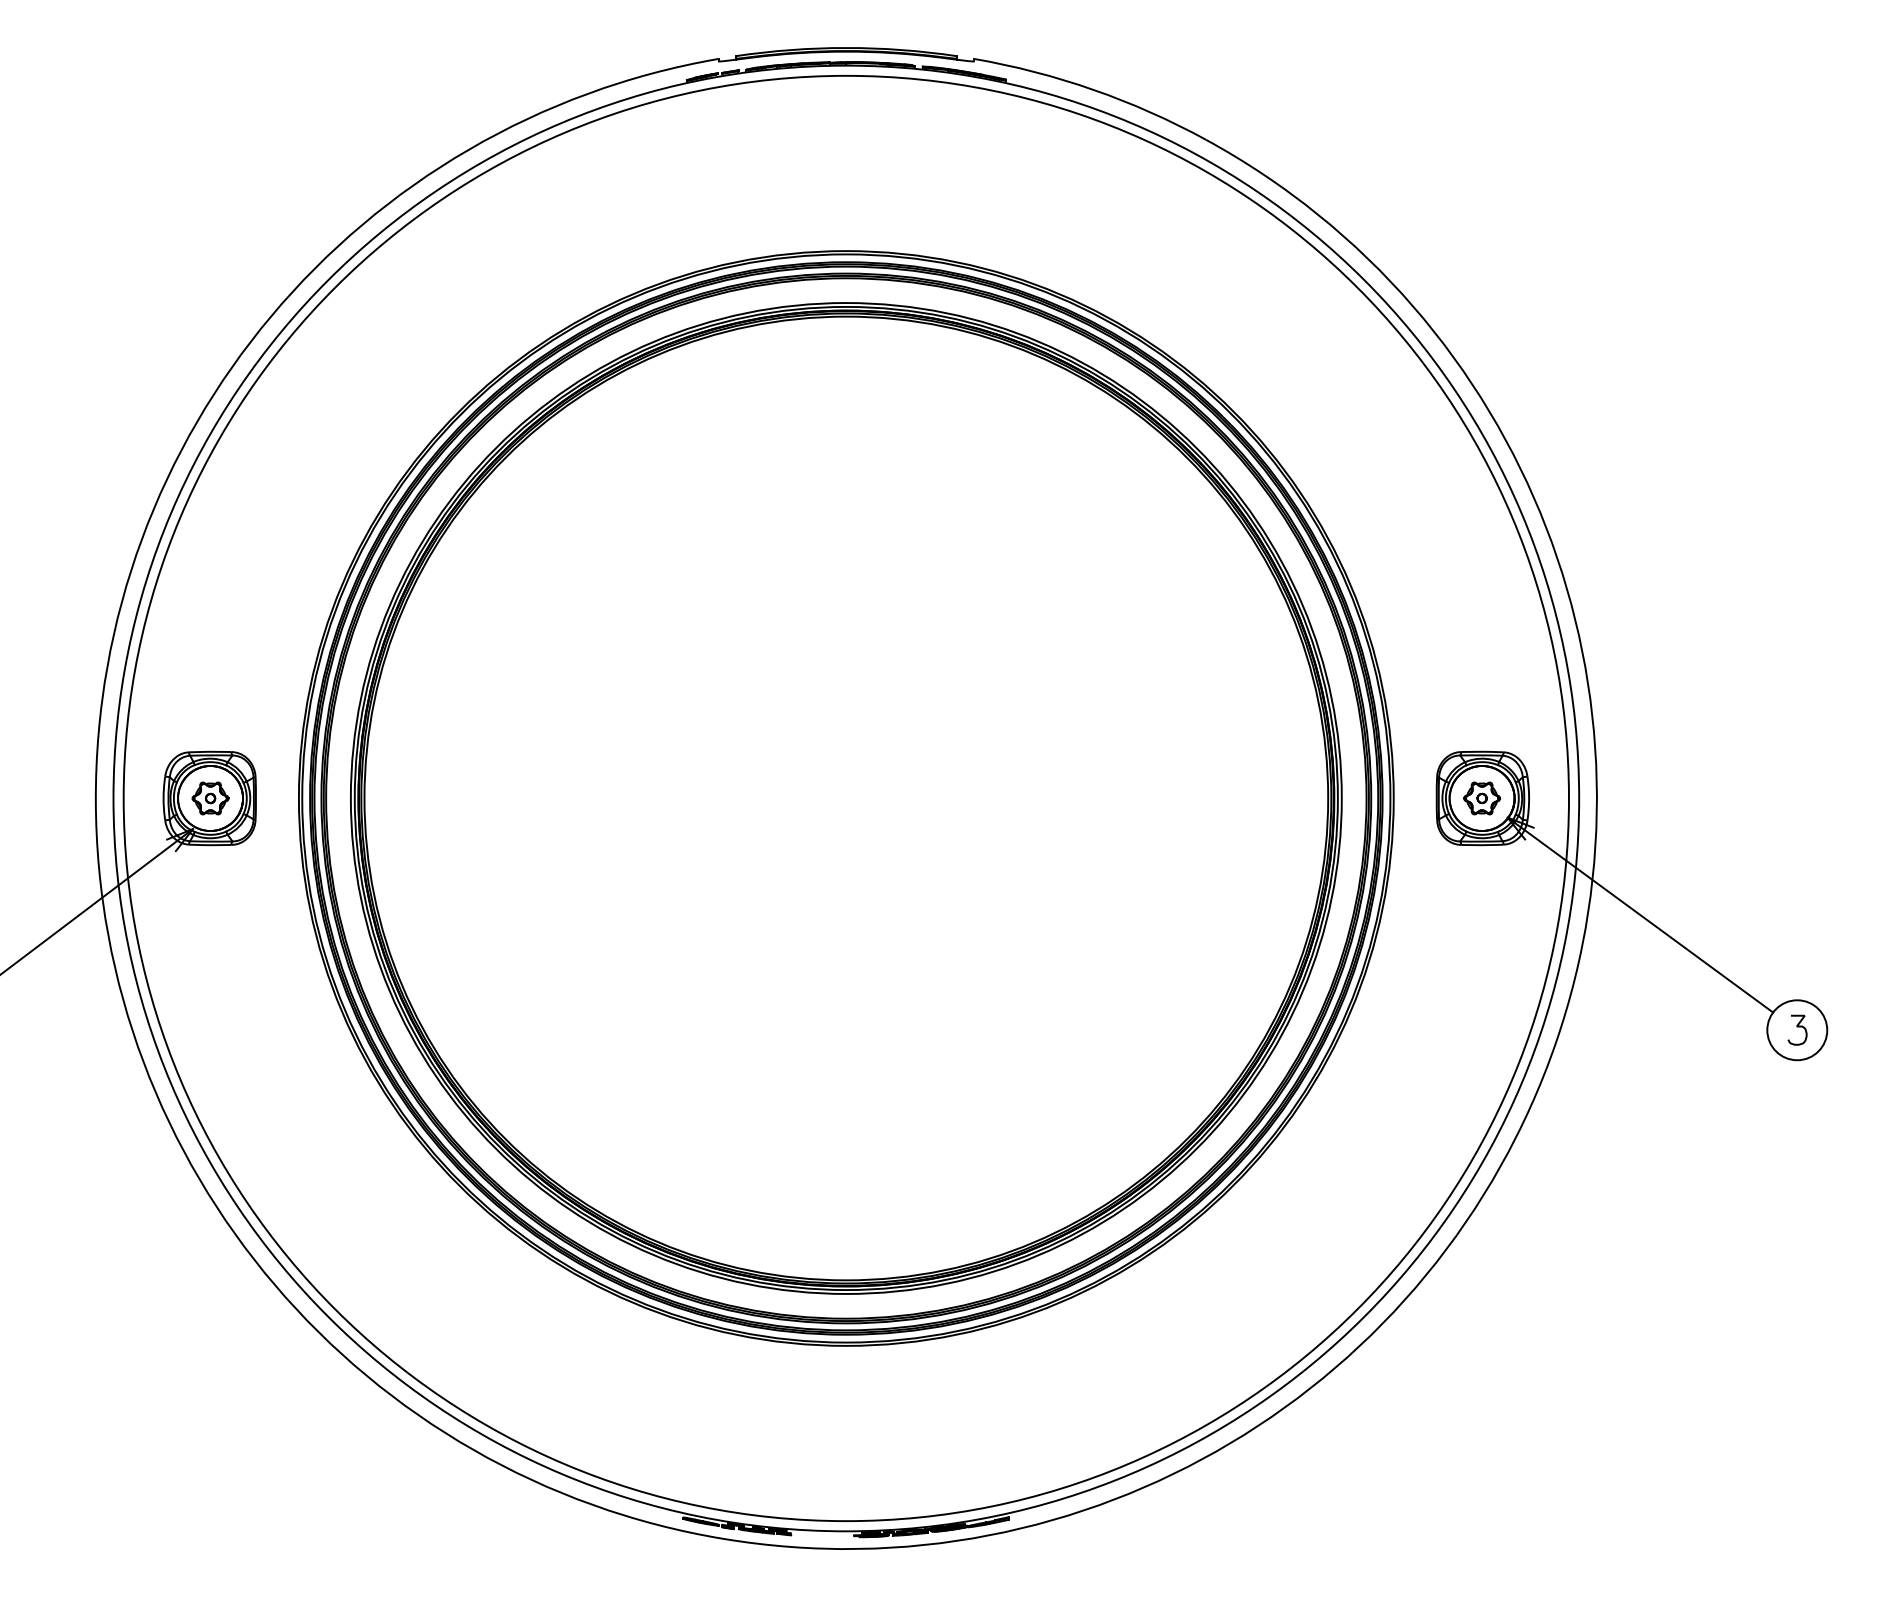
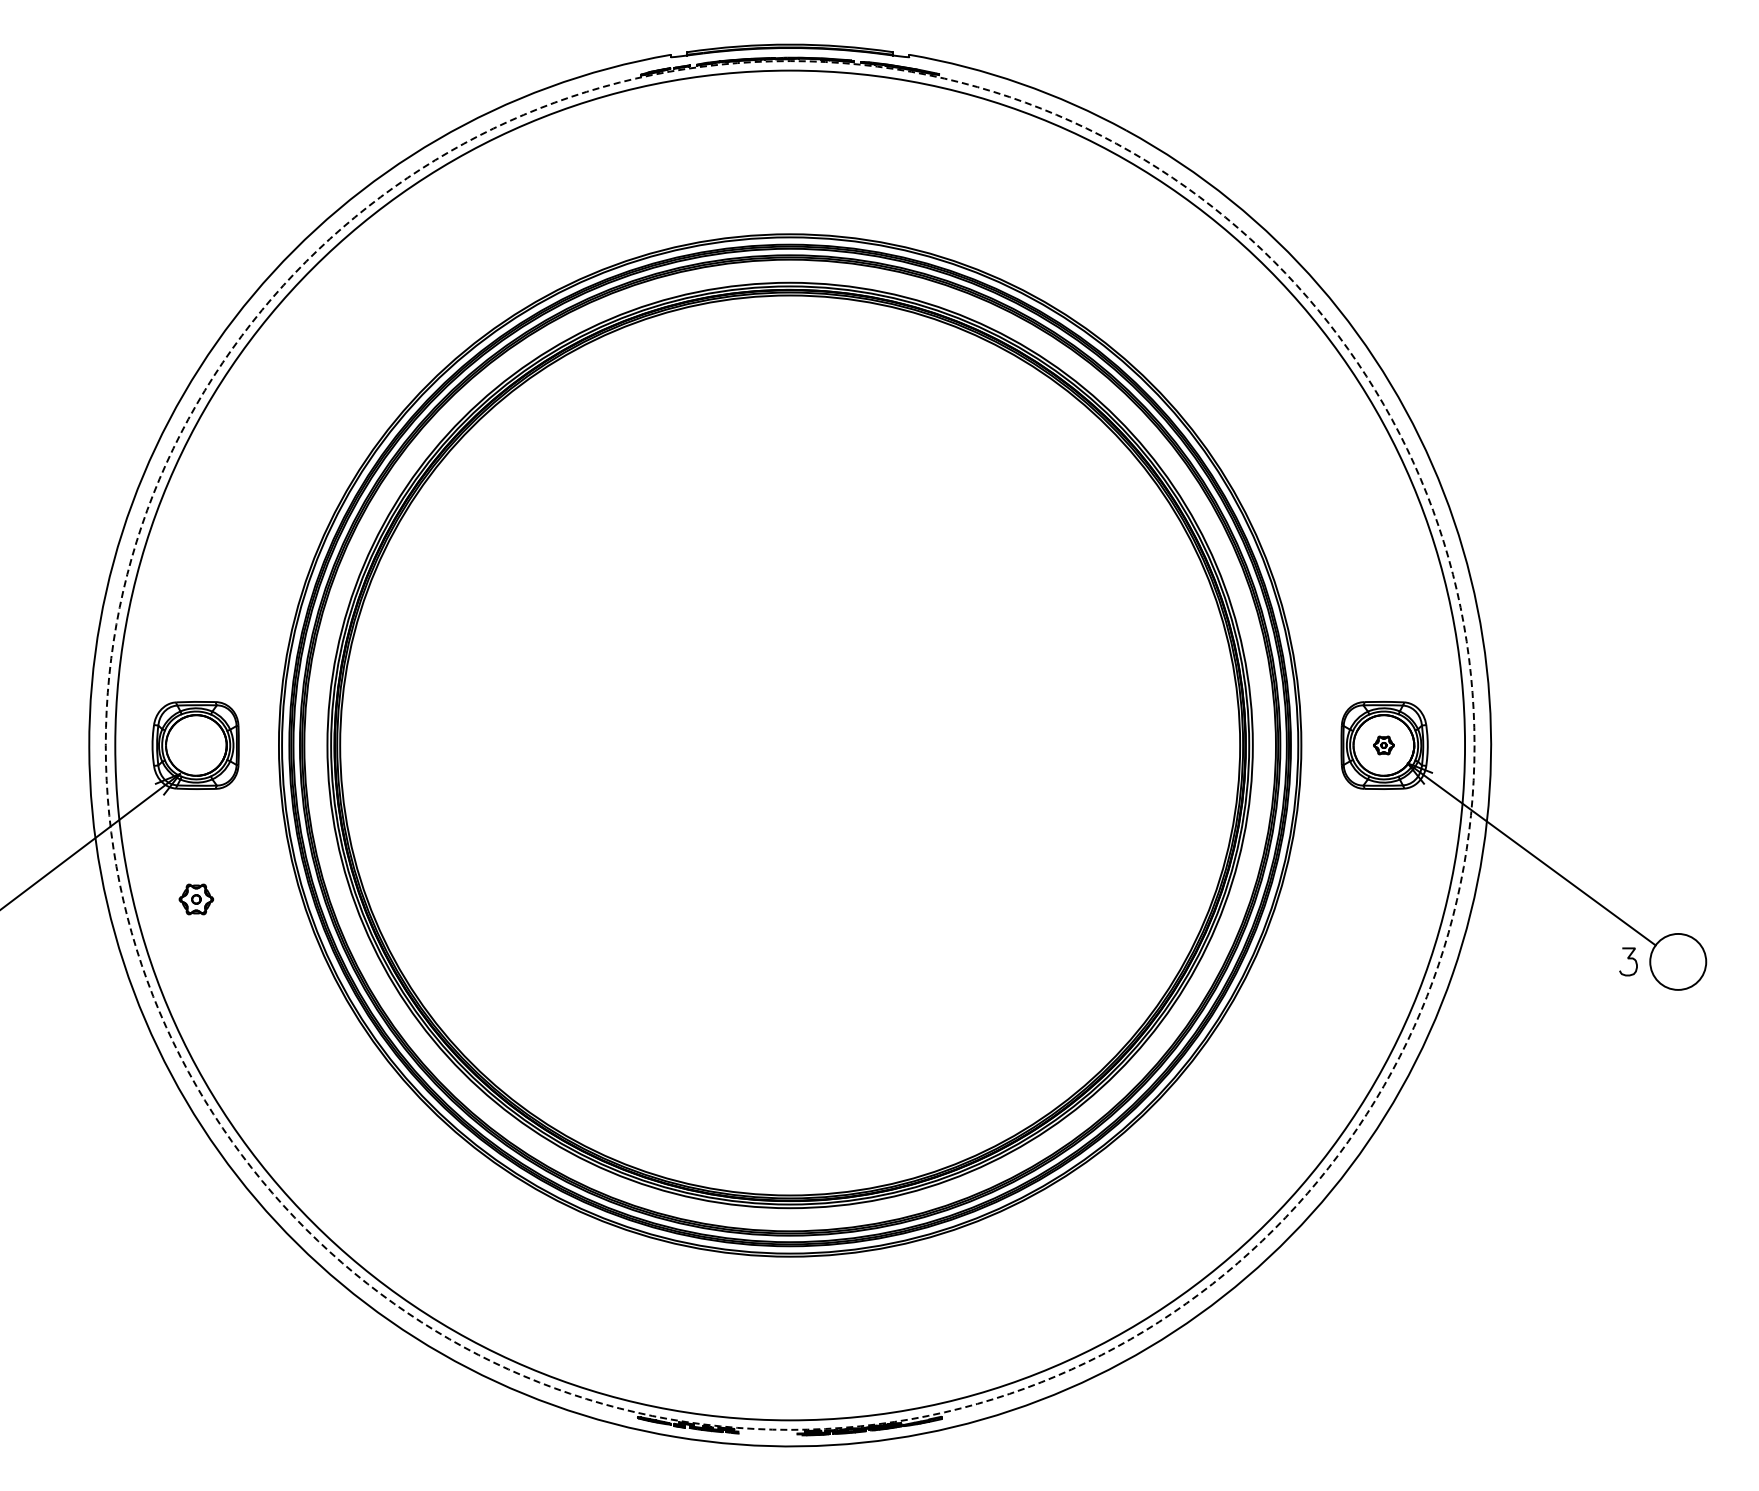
part: (210, 798) -> (196, 899), moved
circle: (845, 798) -> (789, 745), solid -> dashed
part: (1481, 798) -> (1383, 745), size x0.6
curve: (1797, 1027) -> (1628, 959), moved

